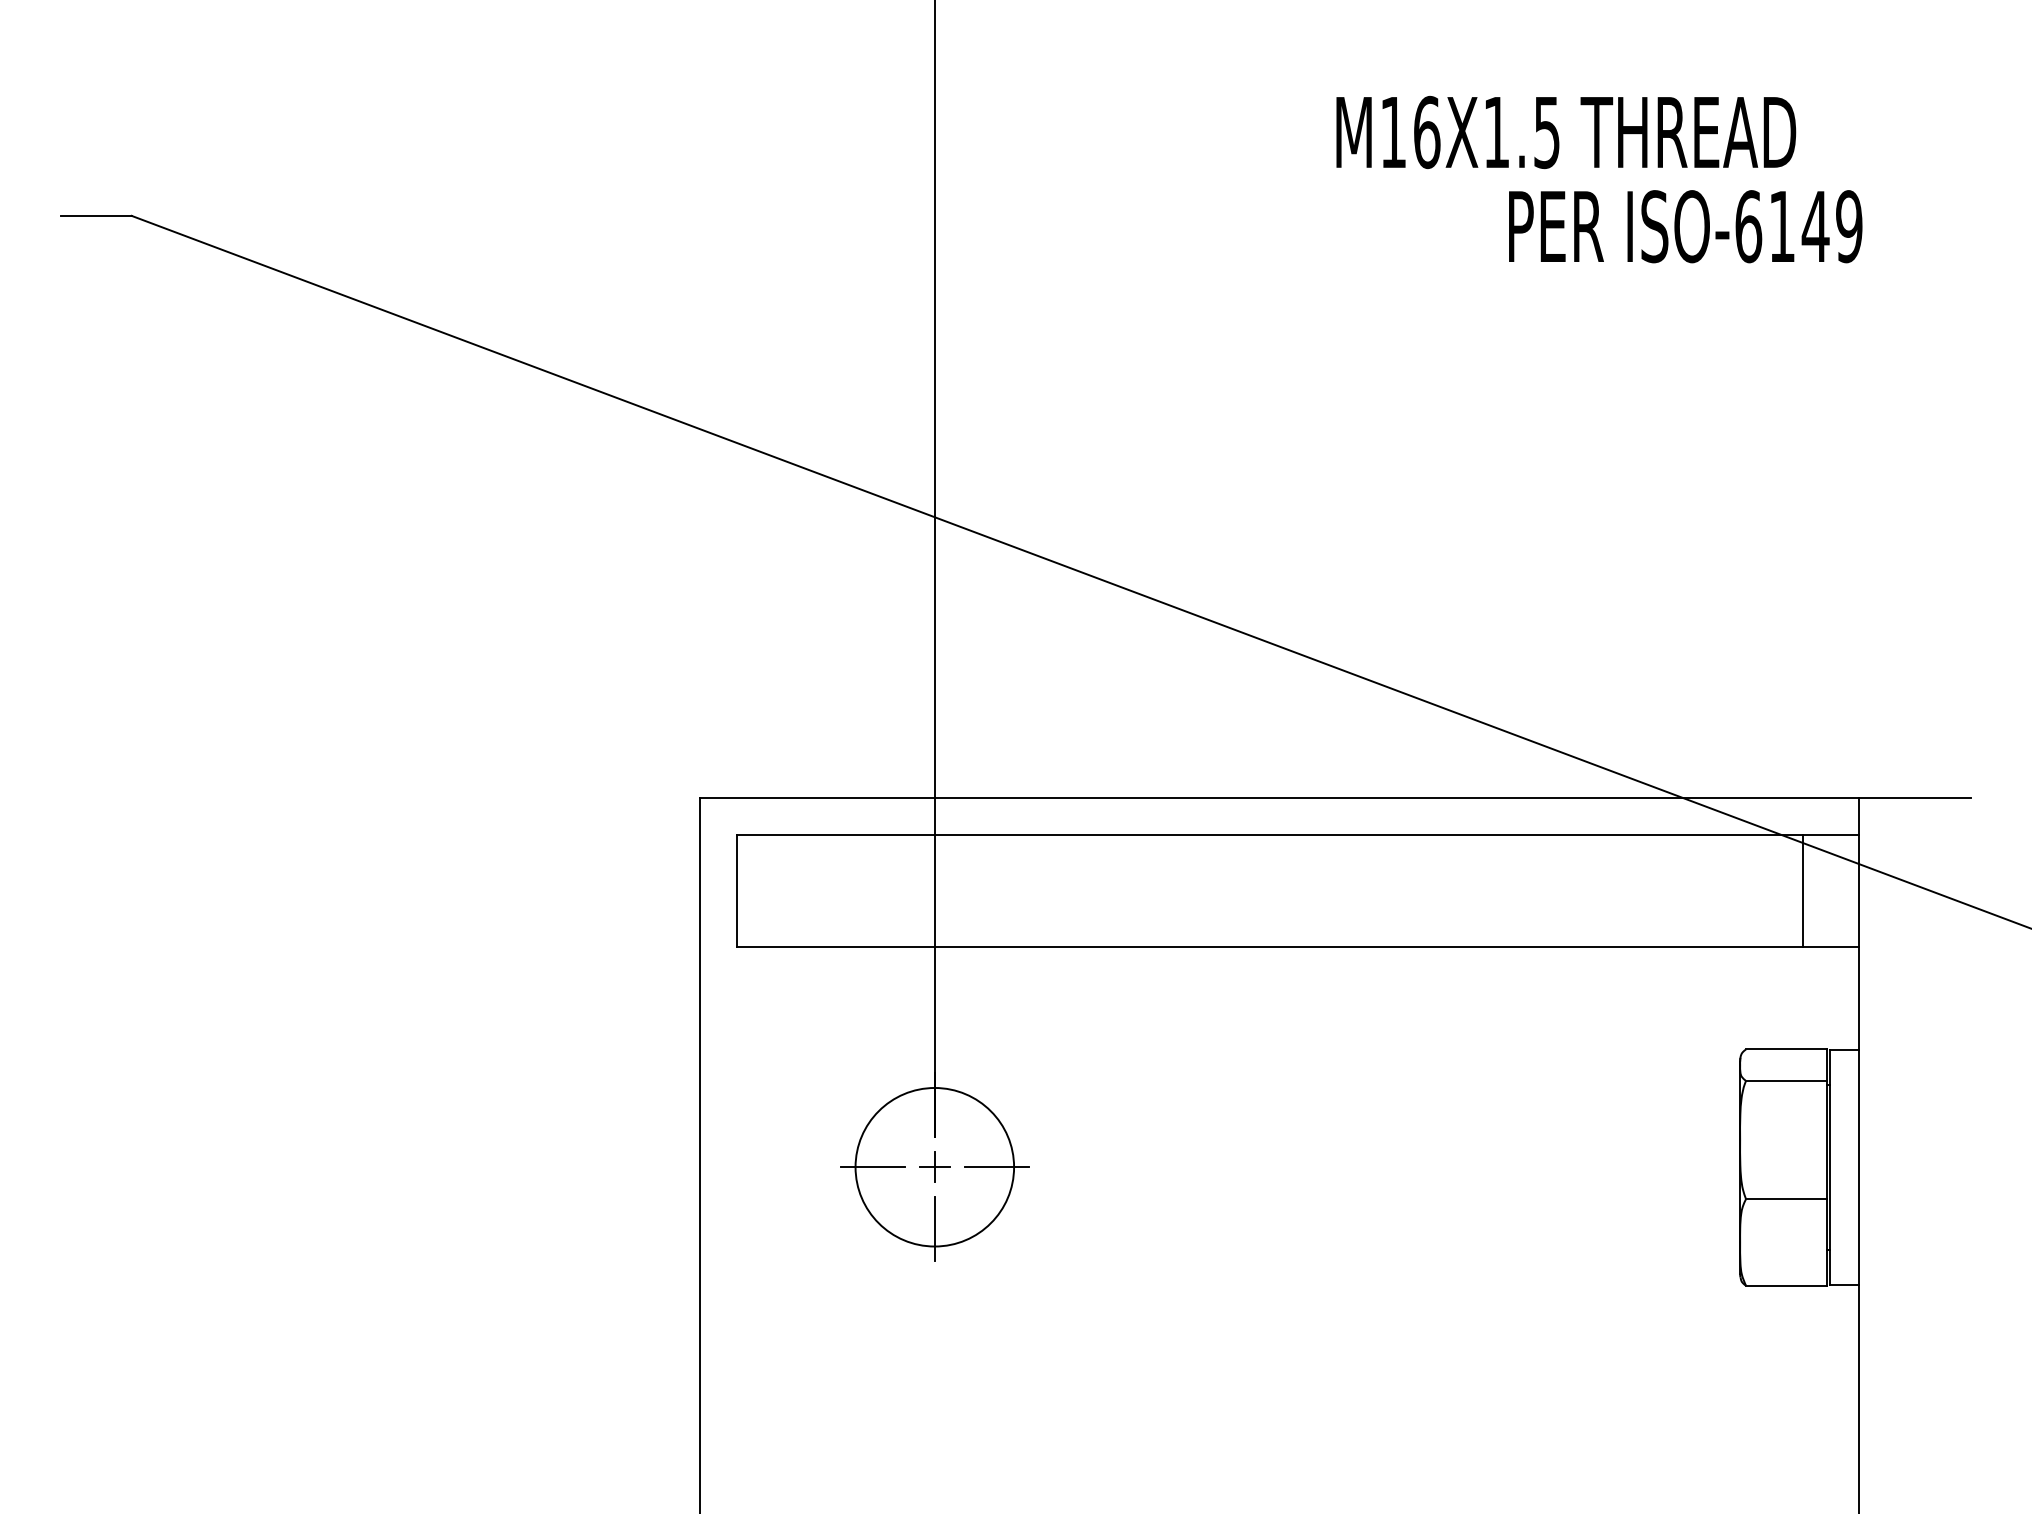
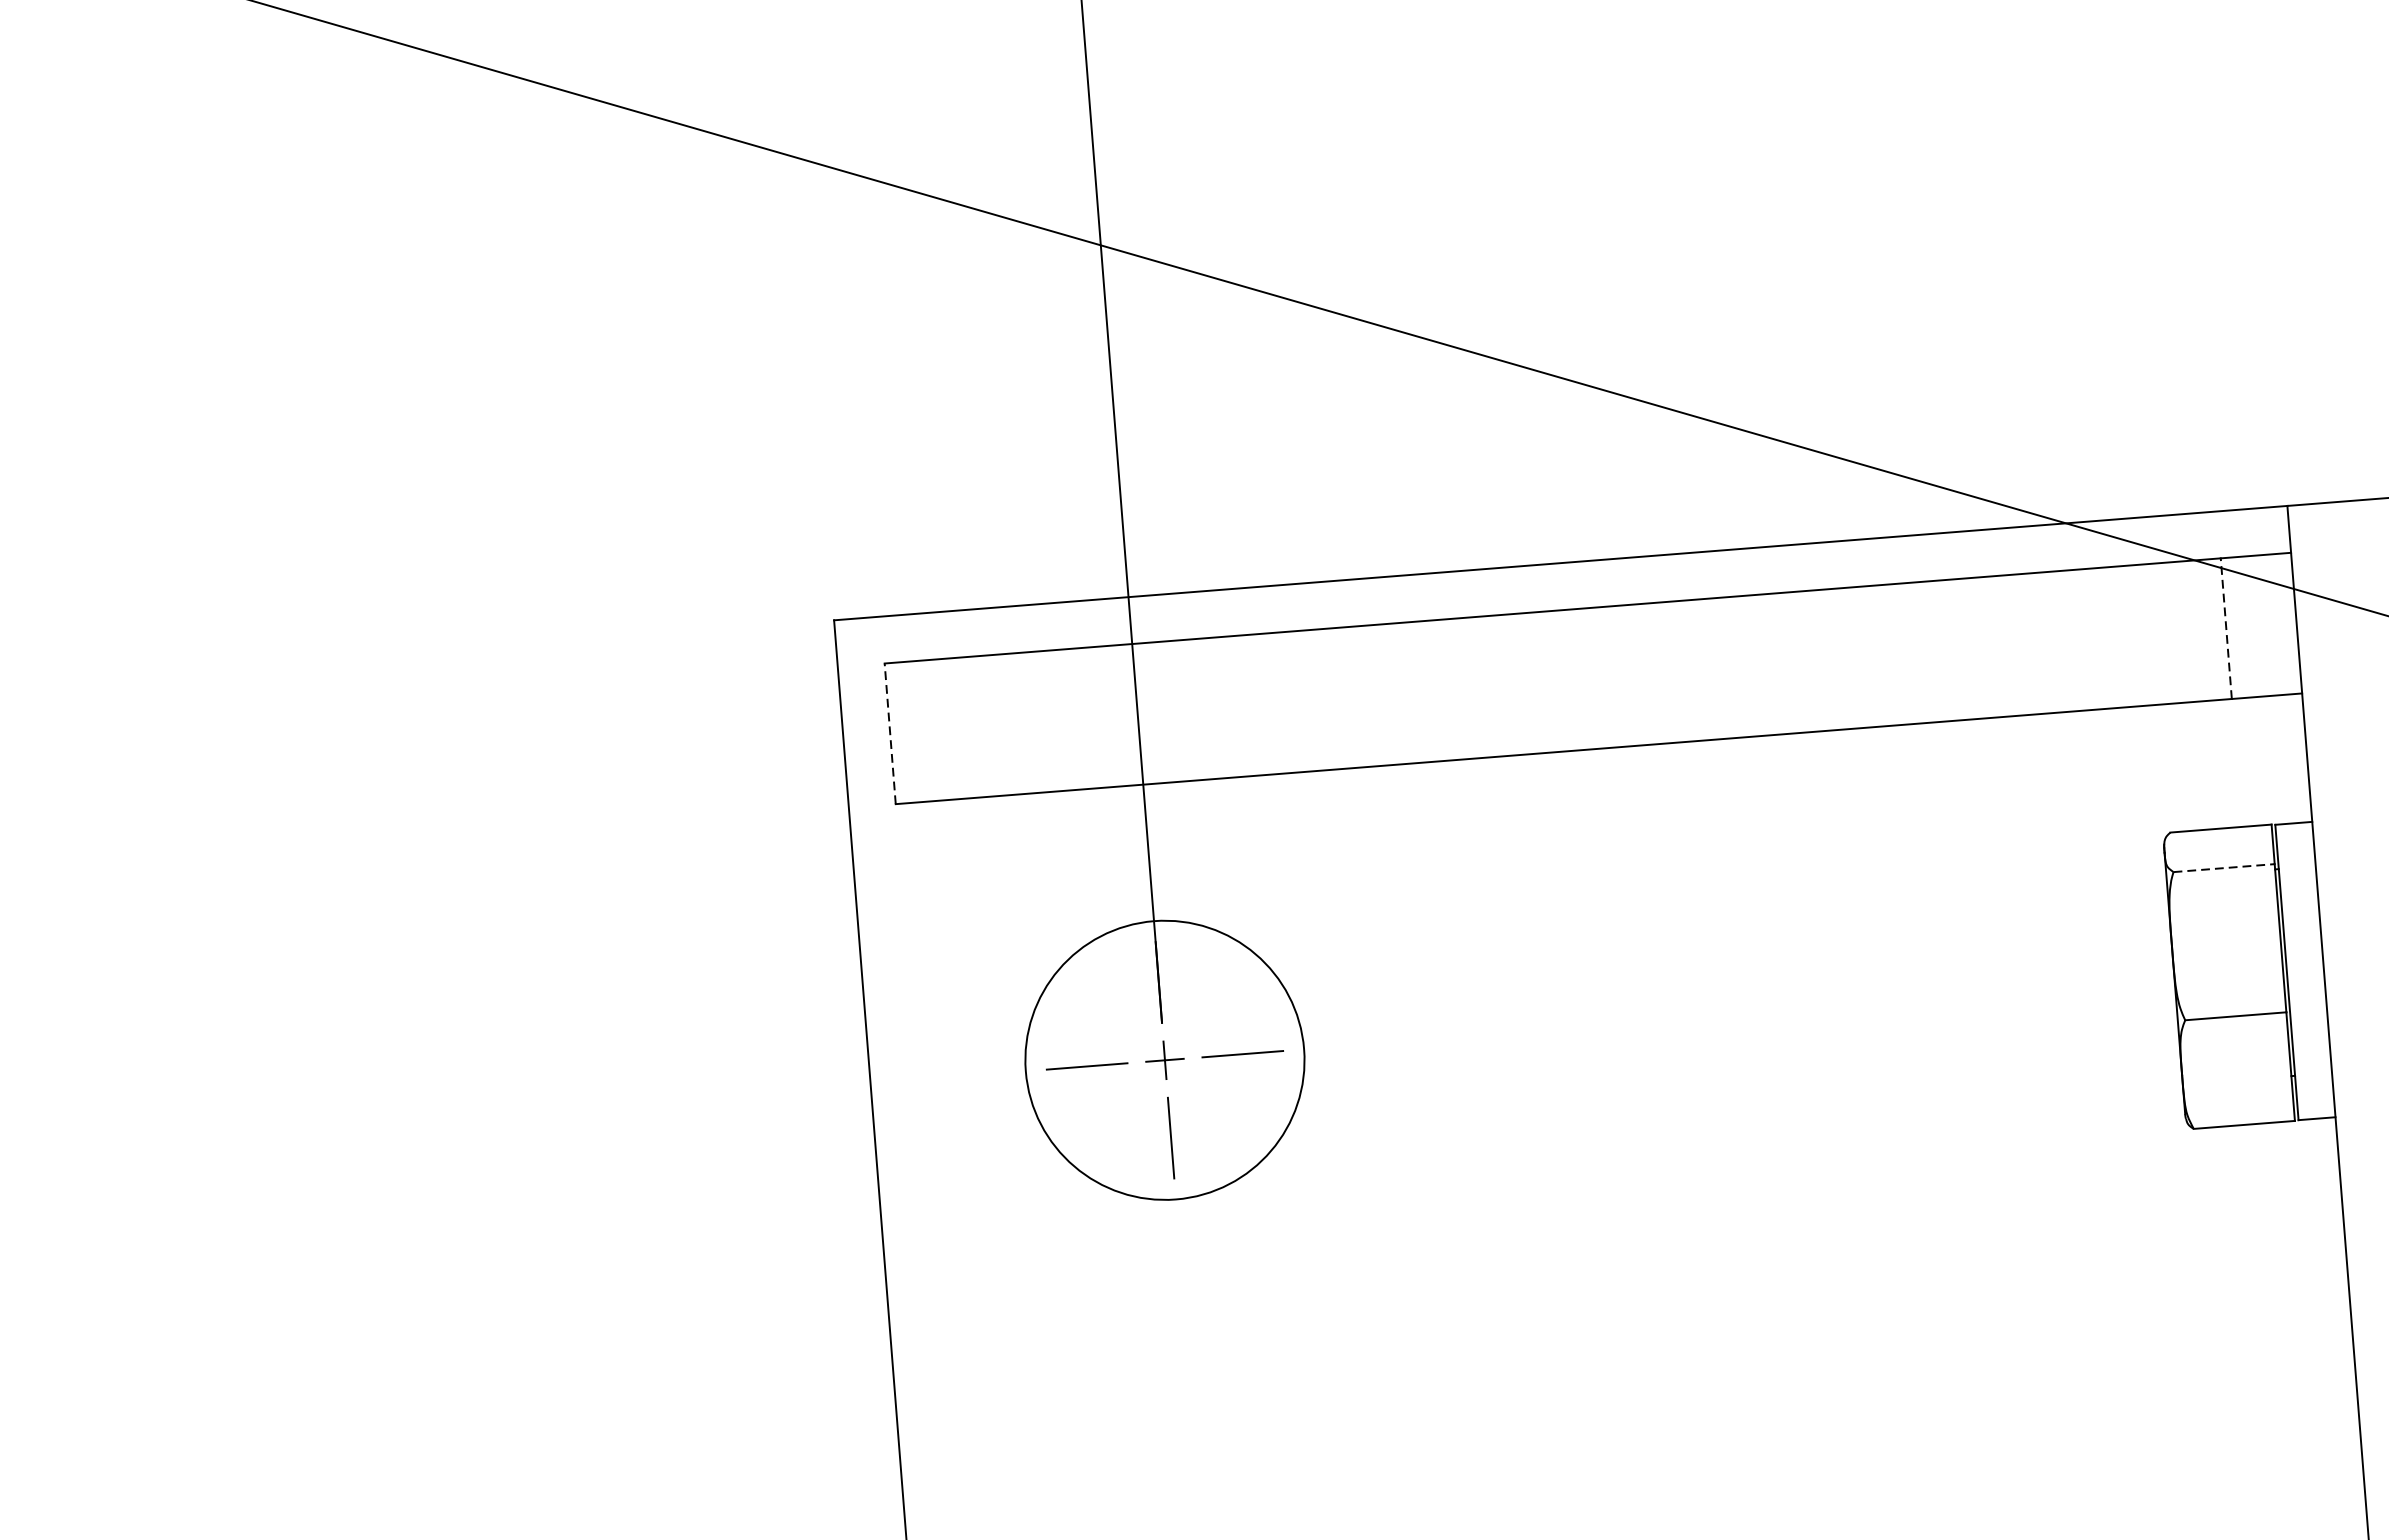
line: (737, 890) -> (890, 732), solid -> dashed
line: (1803, 890) -> (2226, 627), solid -> dashed
line: (1786, 1080) -> (2224, 867), solid -> dashed
circle: (934, 1166) -> (1164, 1059), size x1.4

